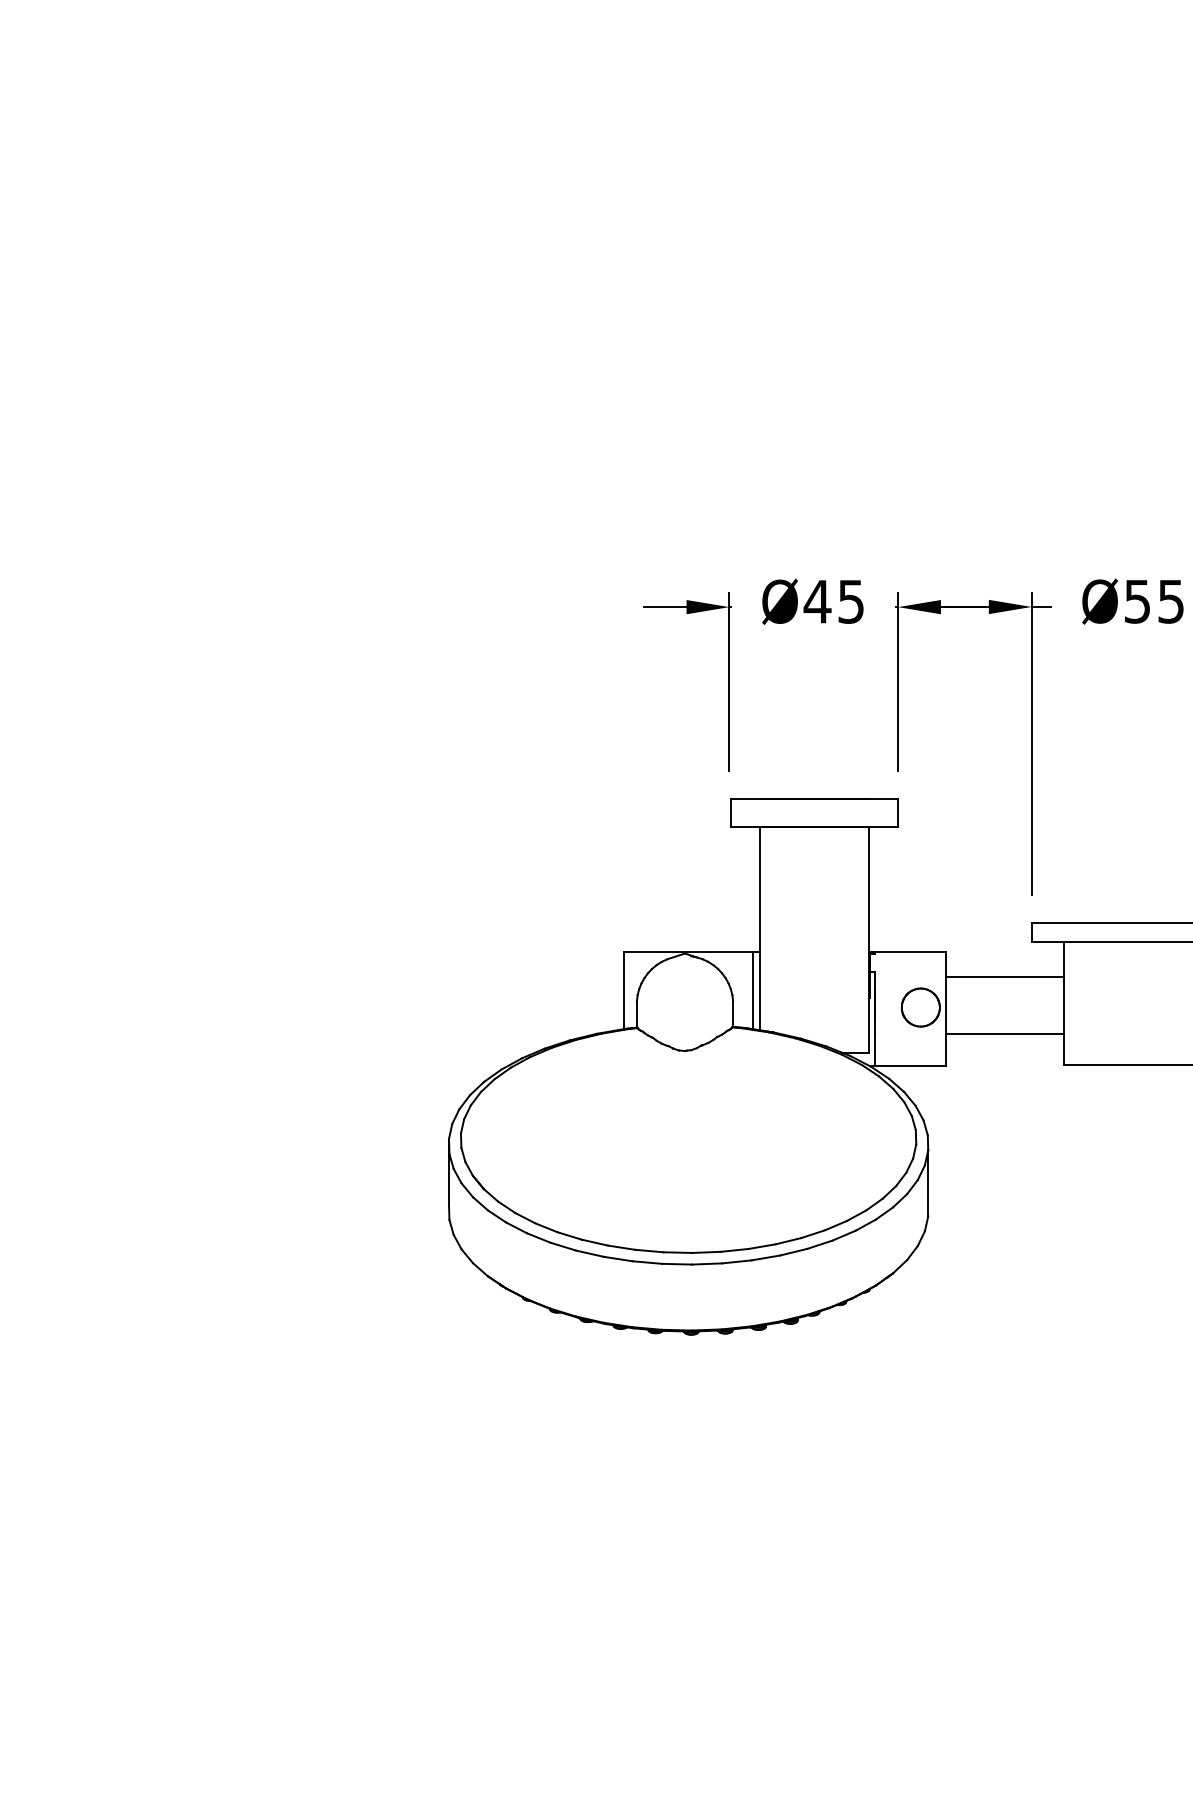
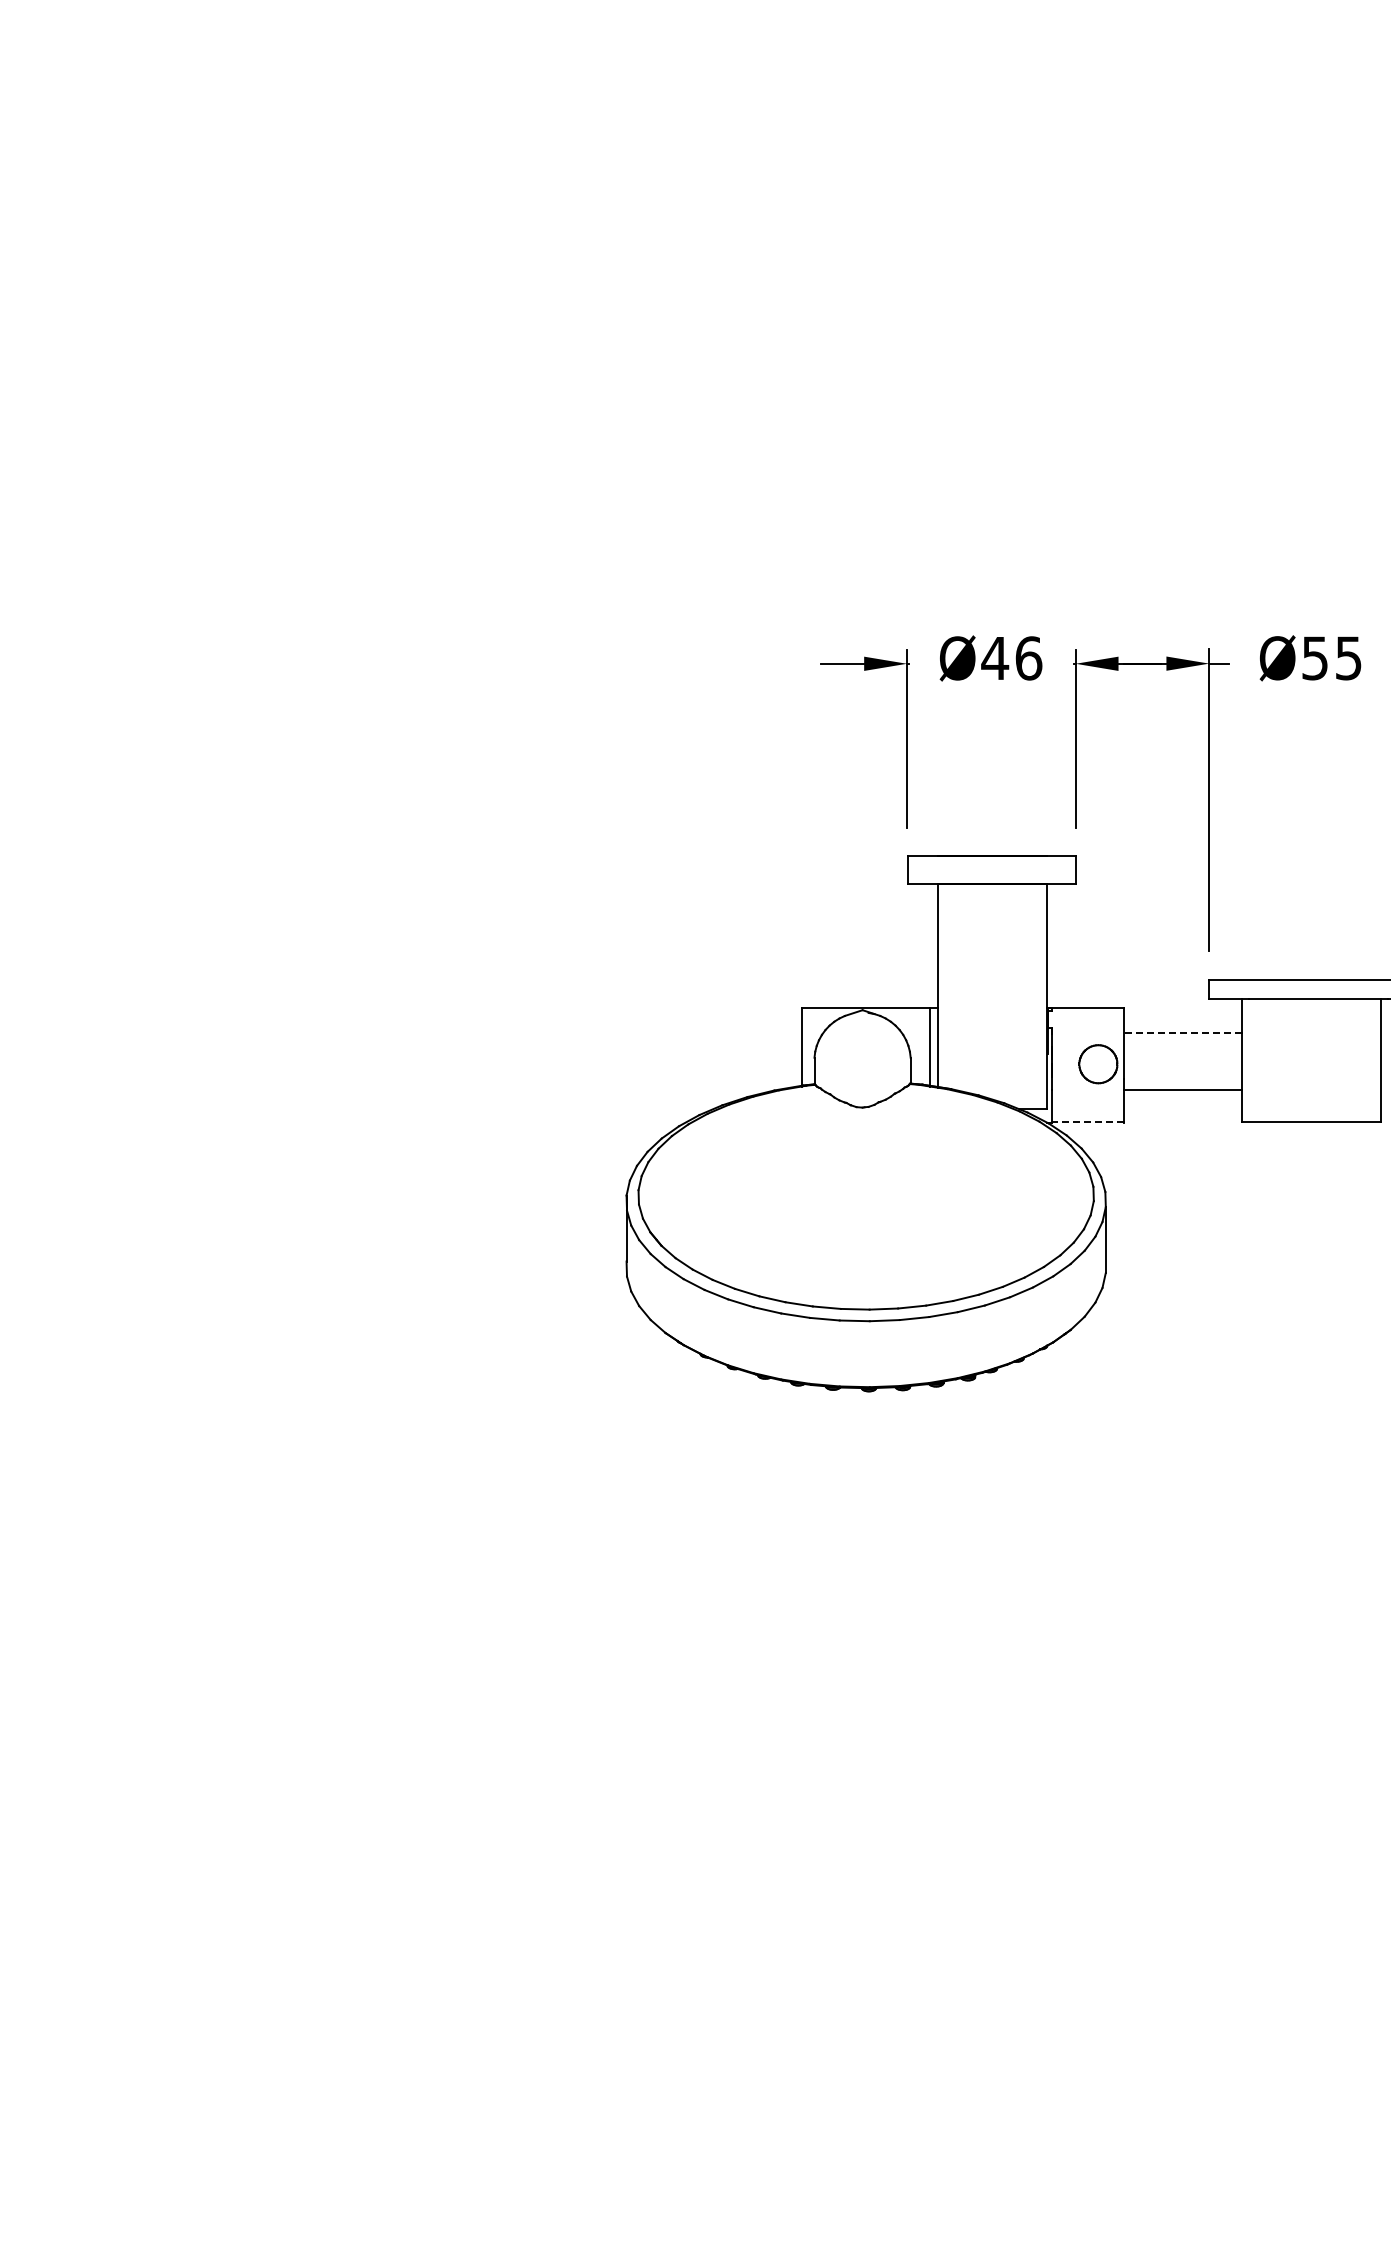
text: (850, 601) -> (1028, 658), Ø45 -> Ø46
line: (1004, 976) -> (1182, 1033), solid -> dashed
line: (910, 1065) -> (1088, 1122), solid -> dashed

